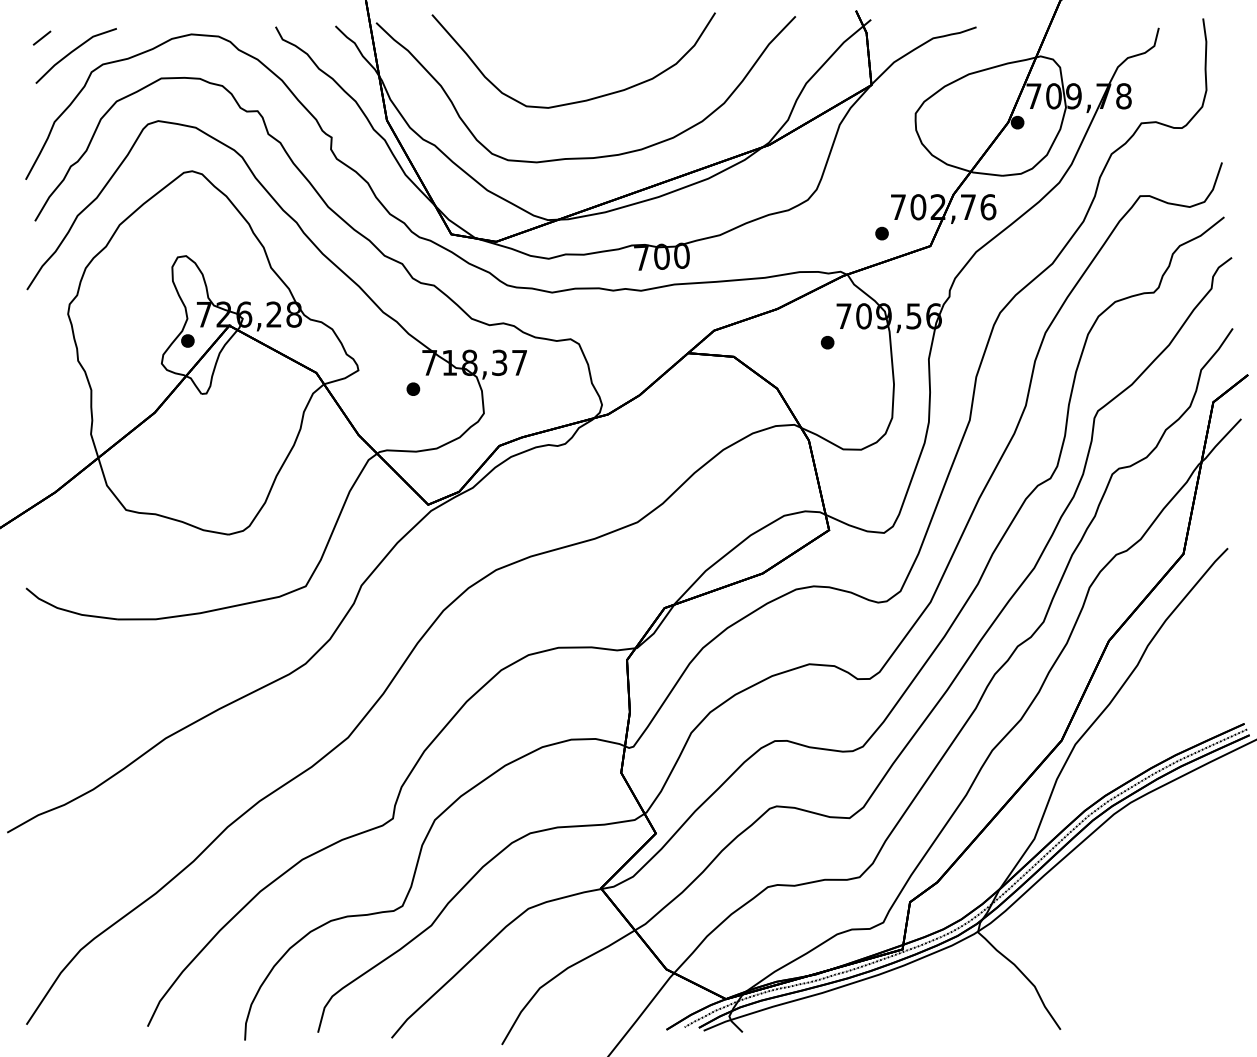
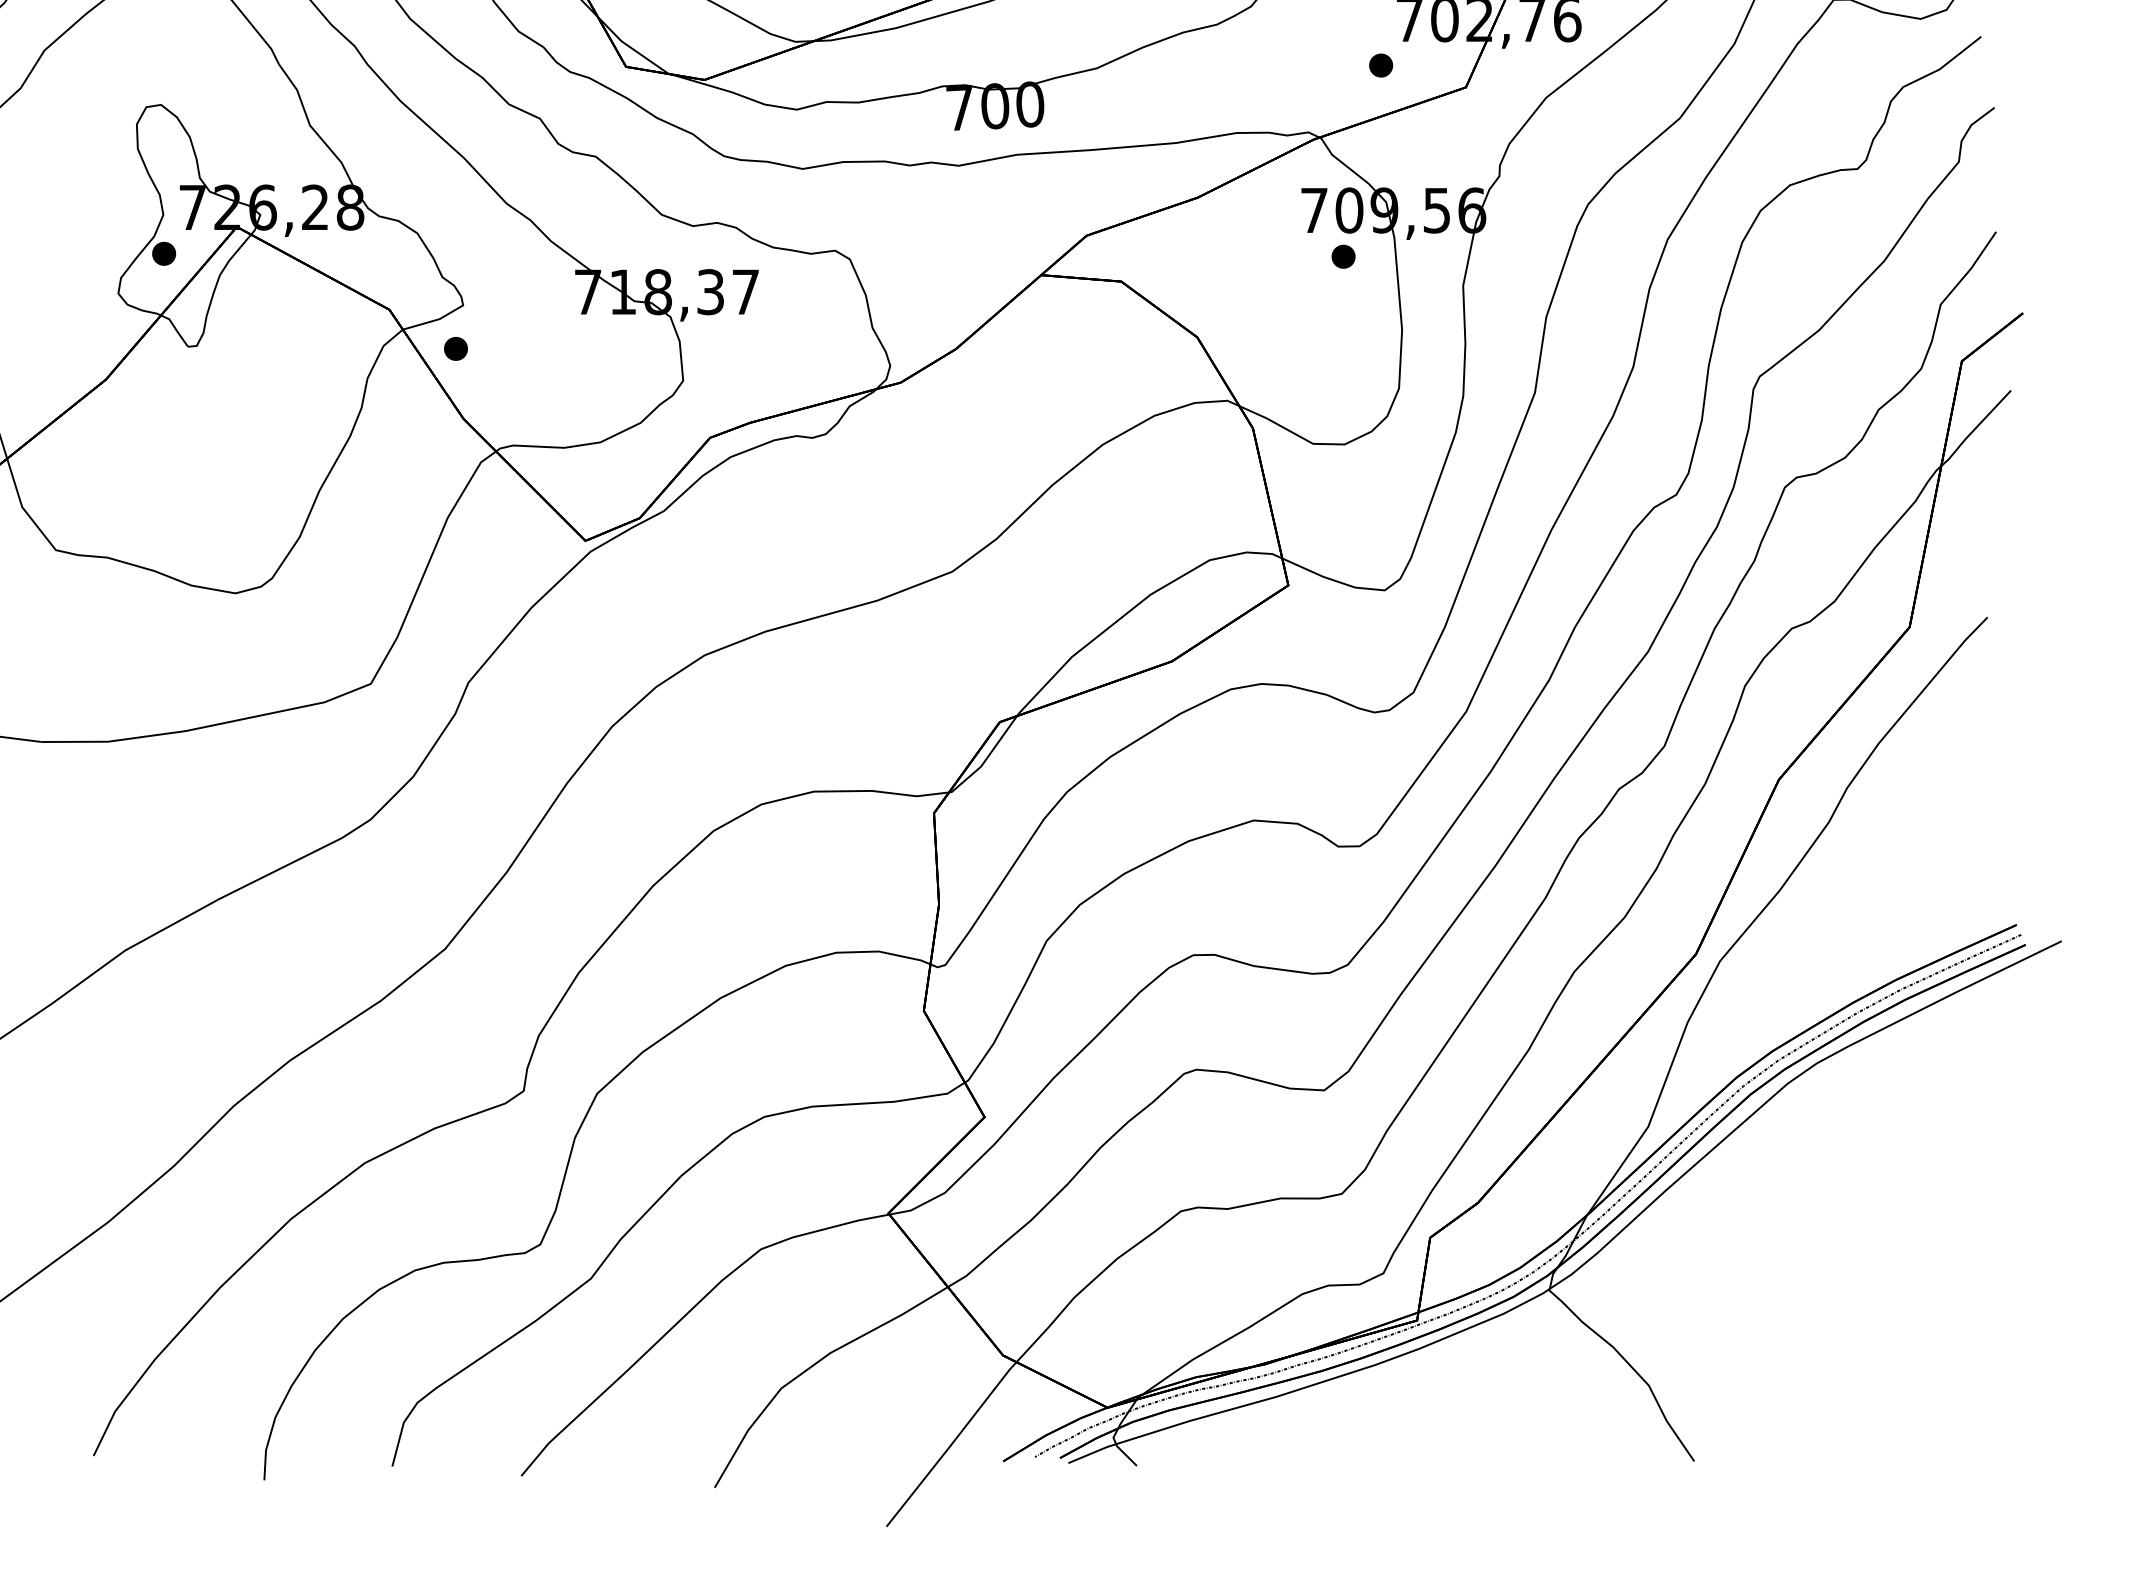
part: (827, 342) -> (1343, 256), moved
part: (413, 388) -> (456, 347), moved

